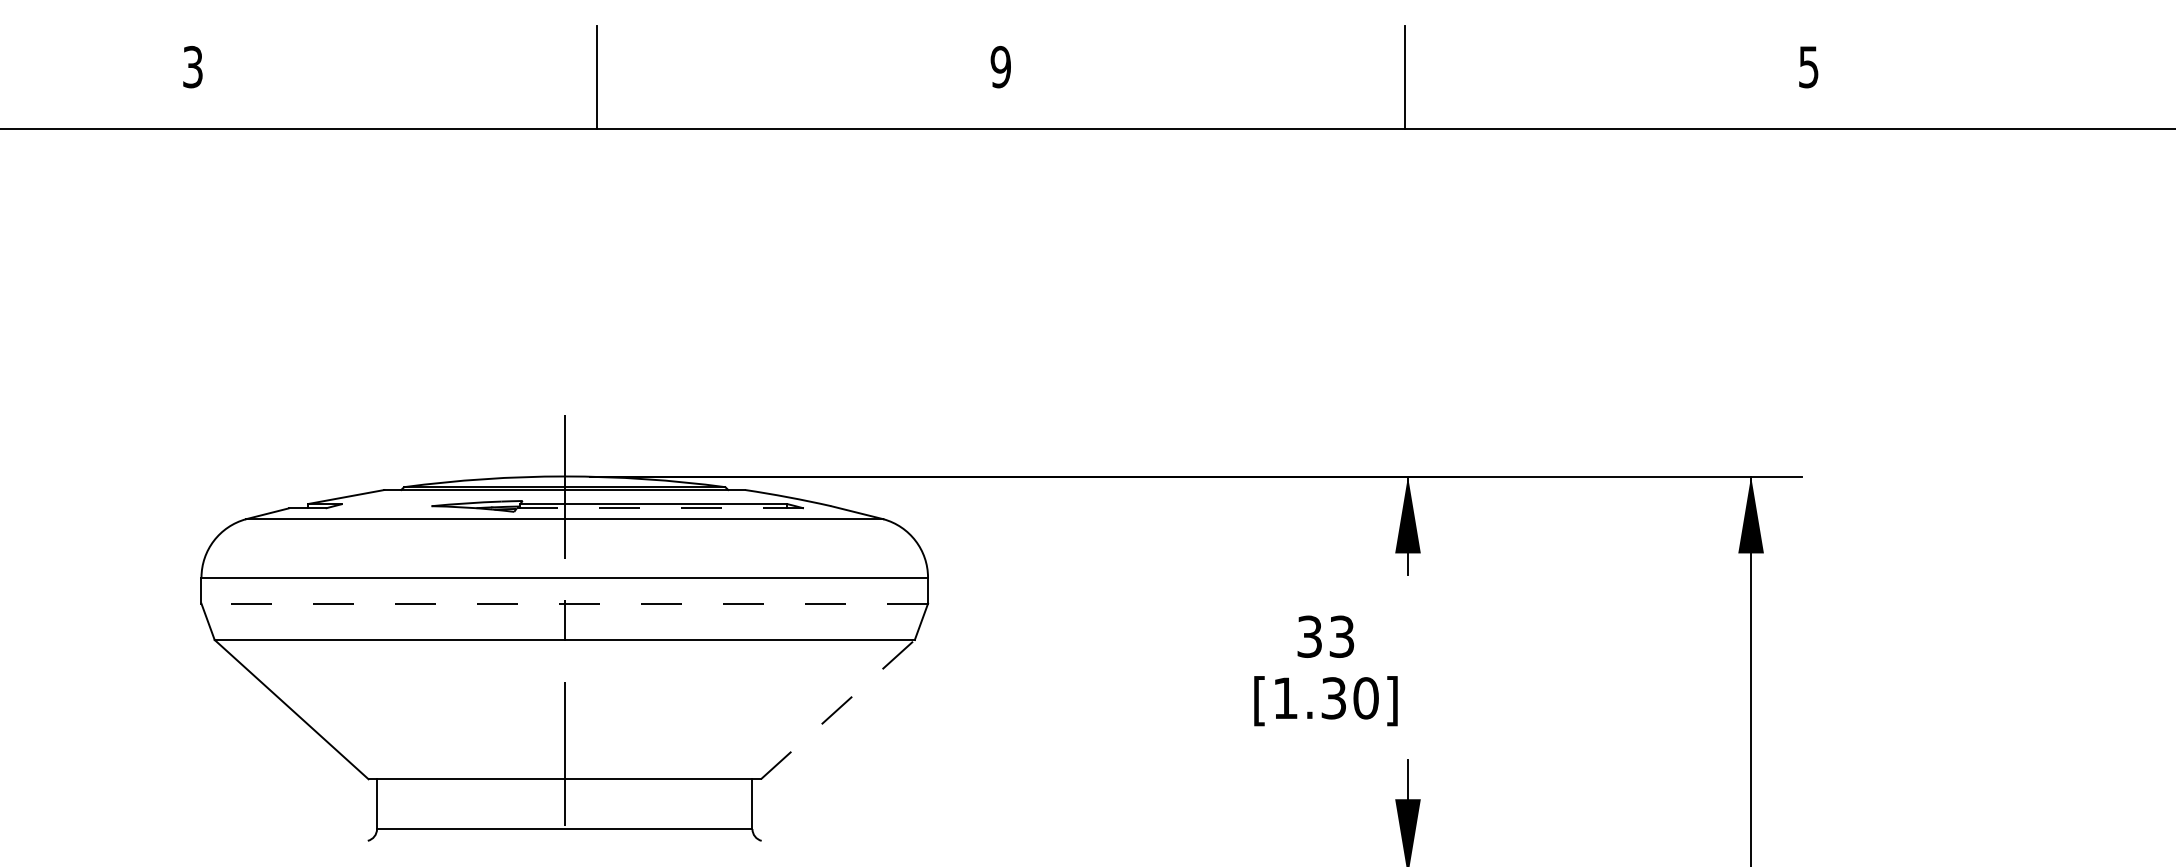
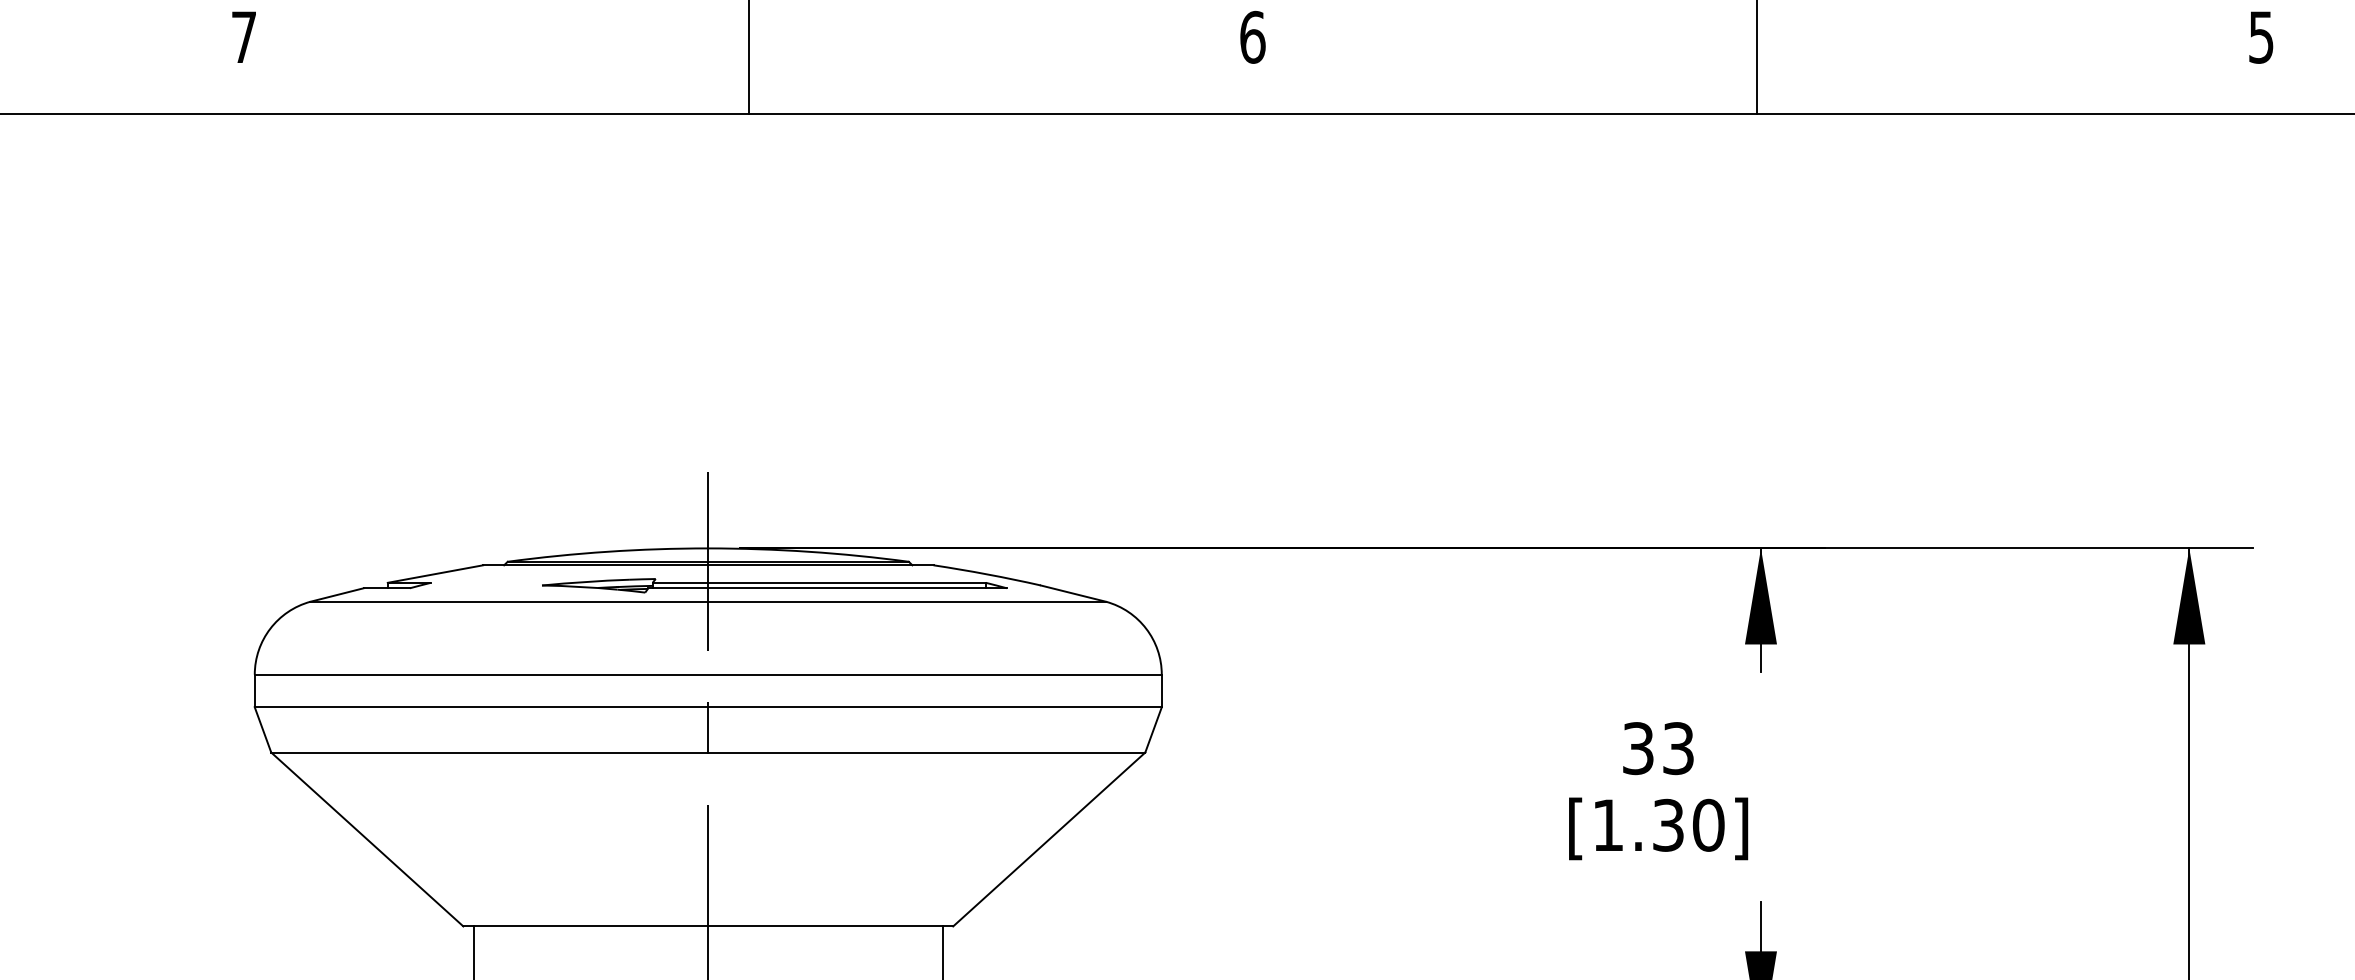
text: (1000, 66) -> (1252, 36), 9 -> 6
text: (192, 67) -> (243, 37), 3 -> 7
line: (660, 508) -> (827, 588), dashed -> solid
line: (564, 603) -> (707, 706), dashed -> solid
line: (837, 709) -> (1048, 839), dashed -> solid

